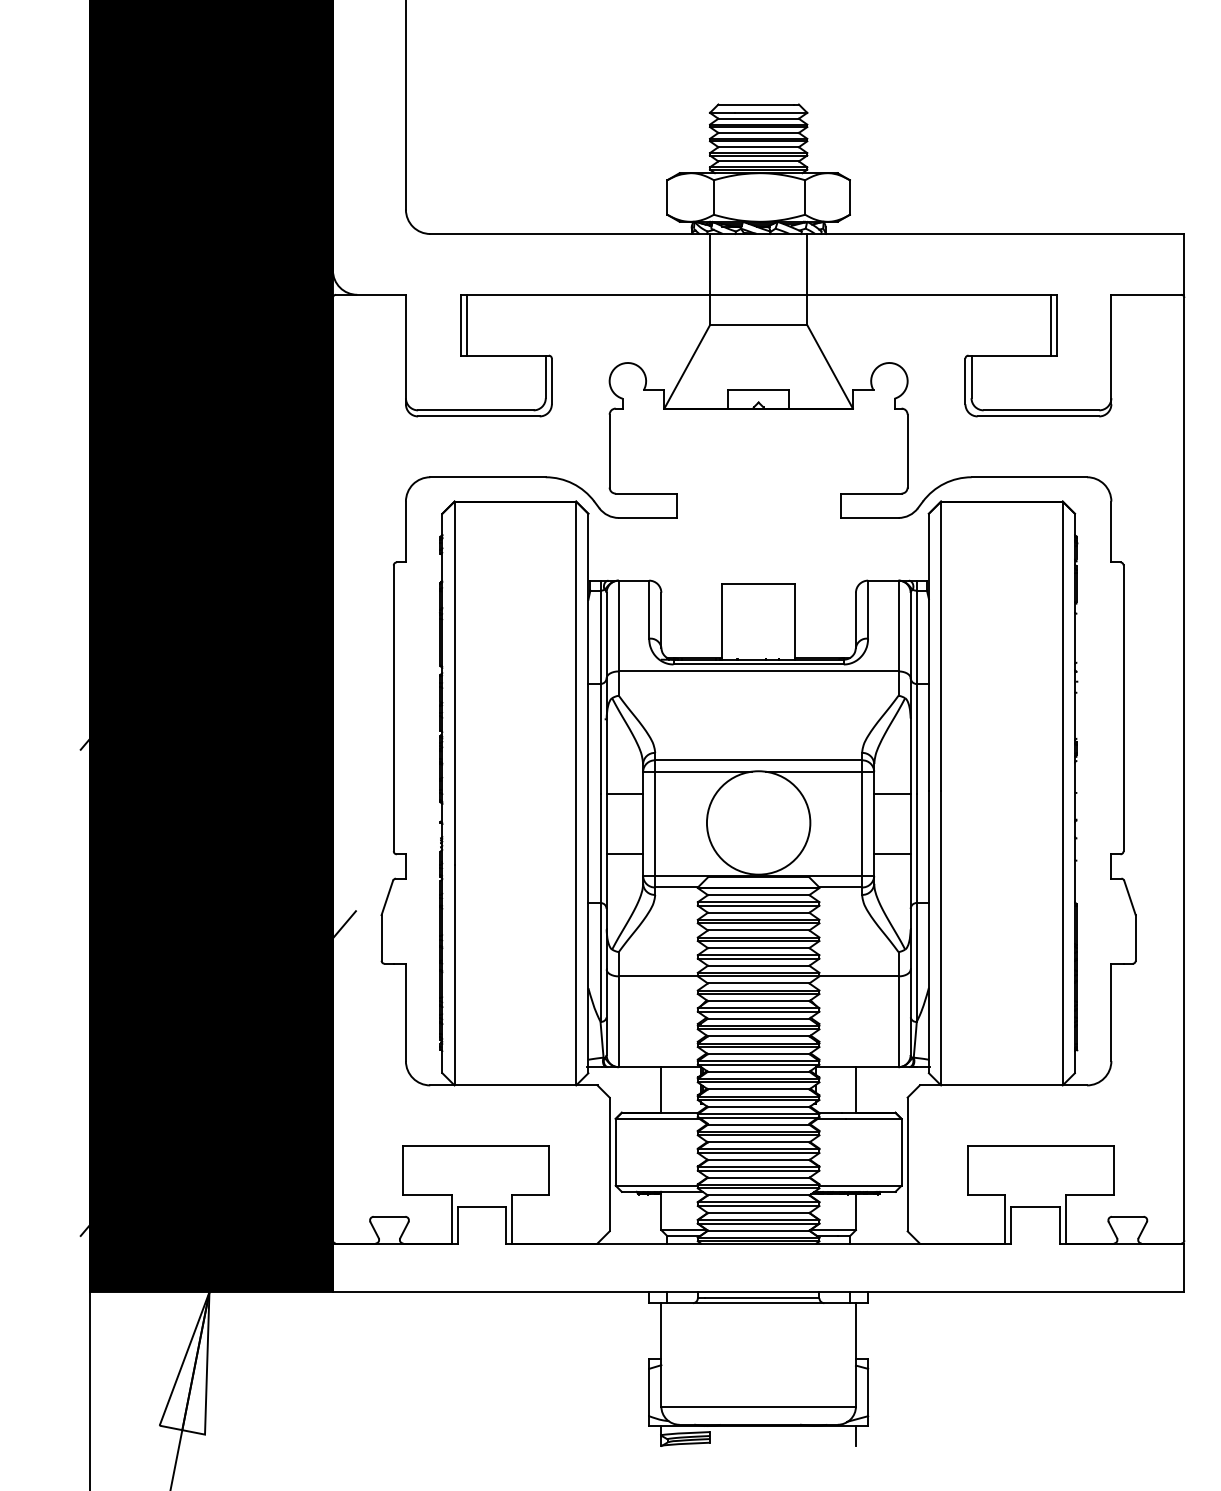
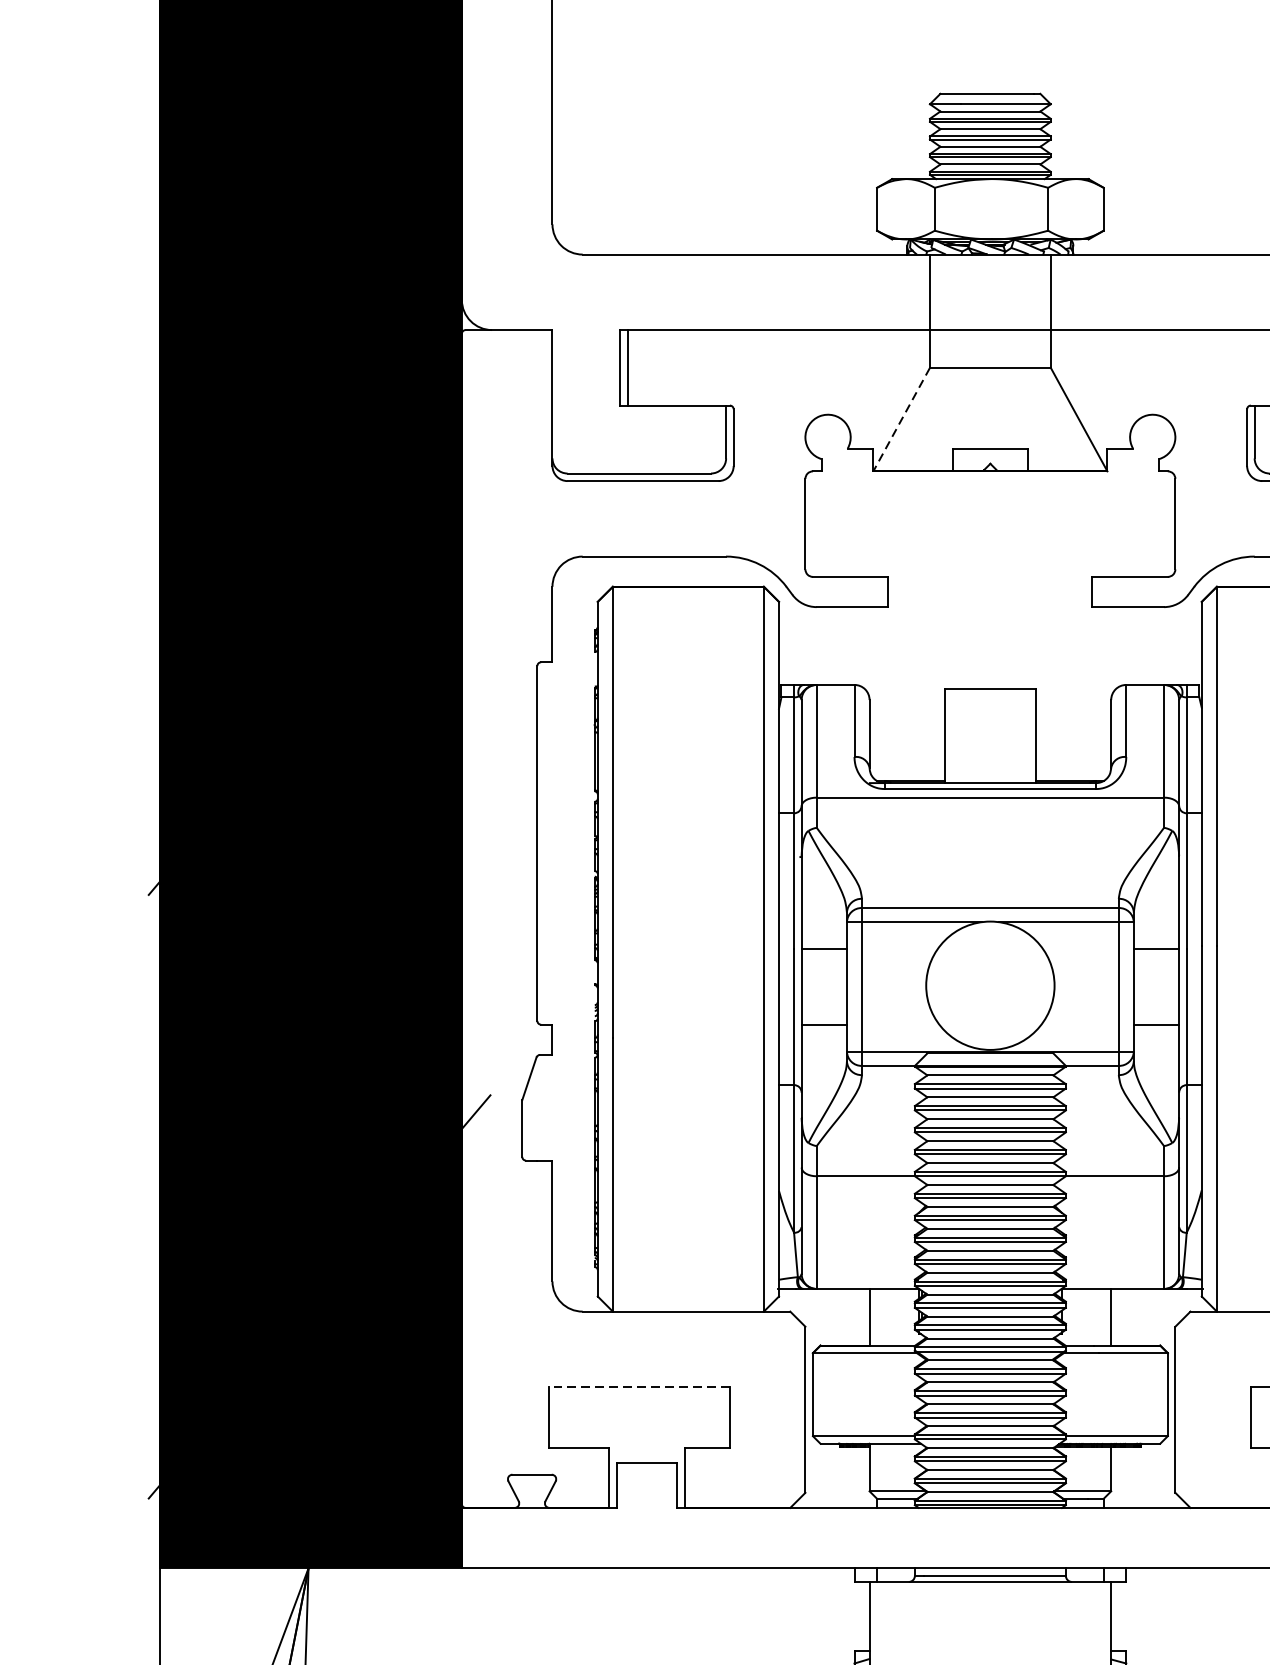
line: (687, 366) -> (902, 419), solid -> dashed
line: (475, 1146) -> (638, 1387), solid -> dashed

